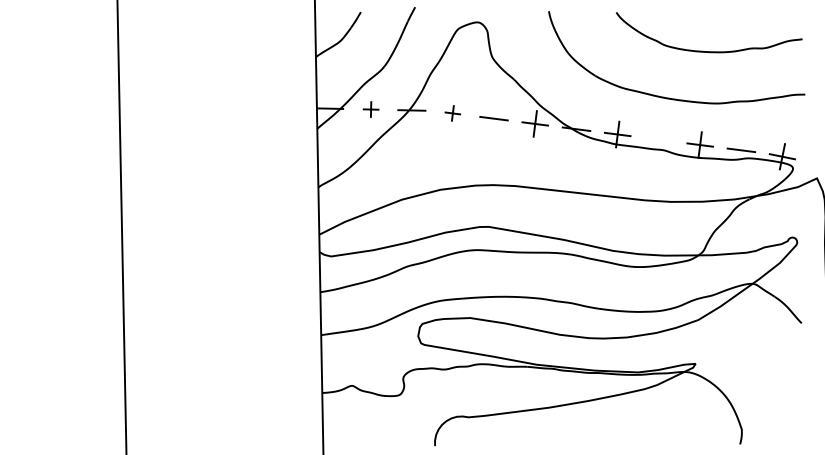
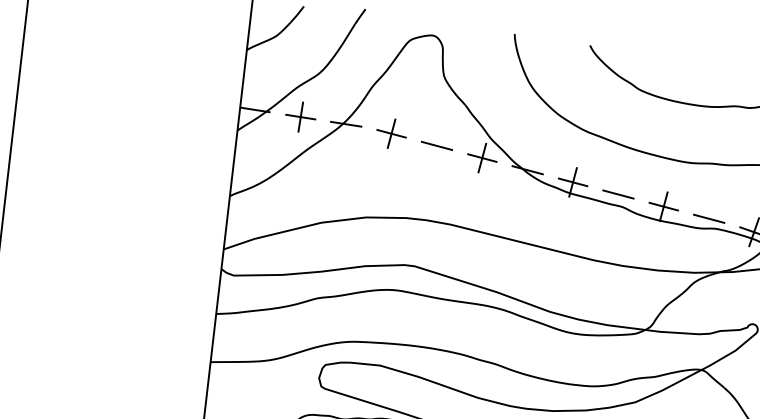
part: (370, 109) -> (300, 116), size x1.67
part: (452, 113) -> (391, 133), size x1.67
line: (658, 139) -> (617, 194), added

